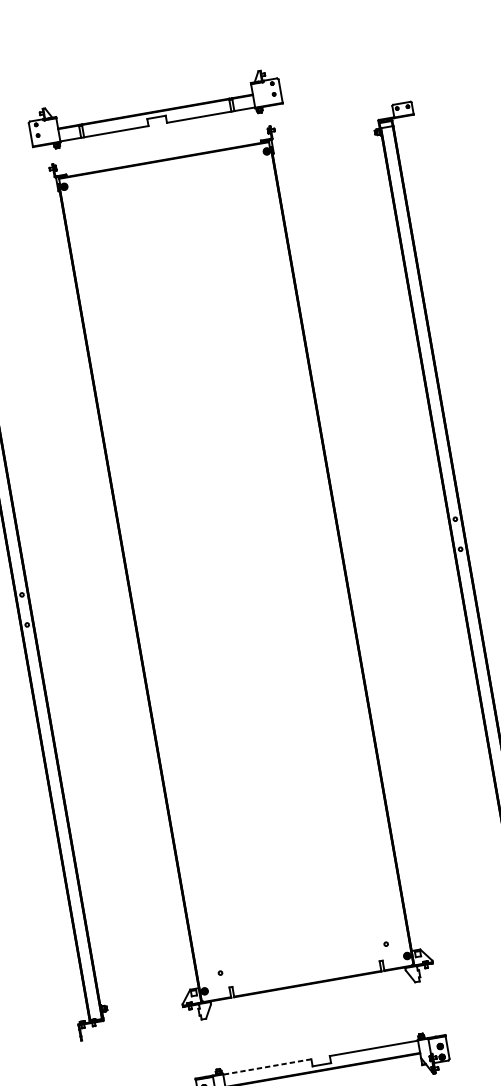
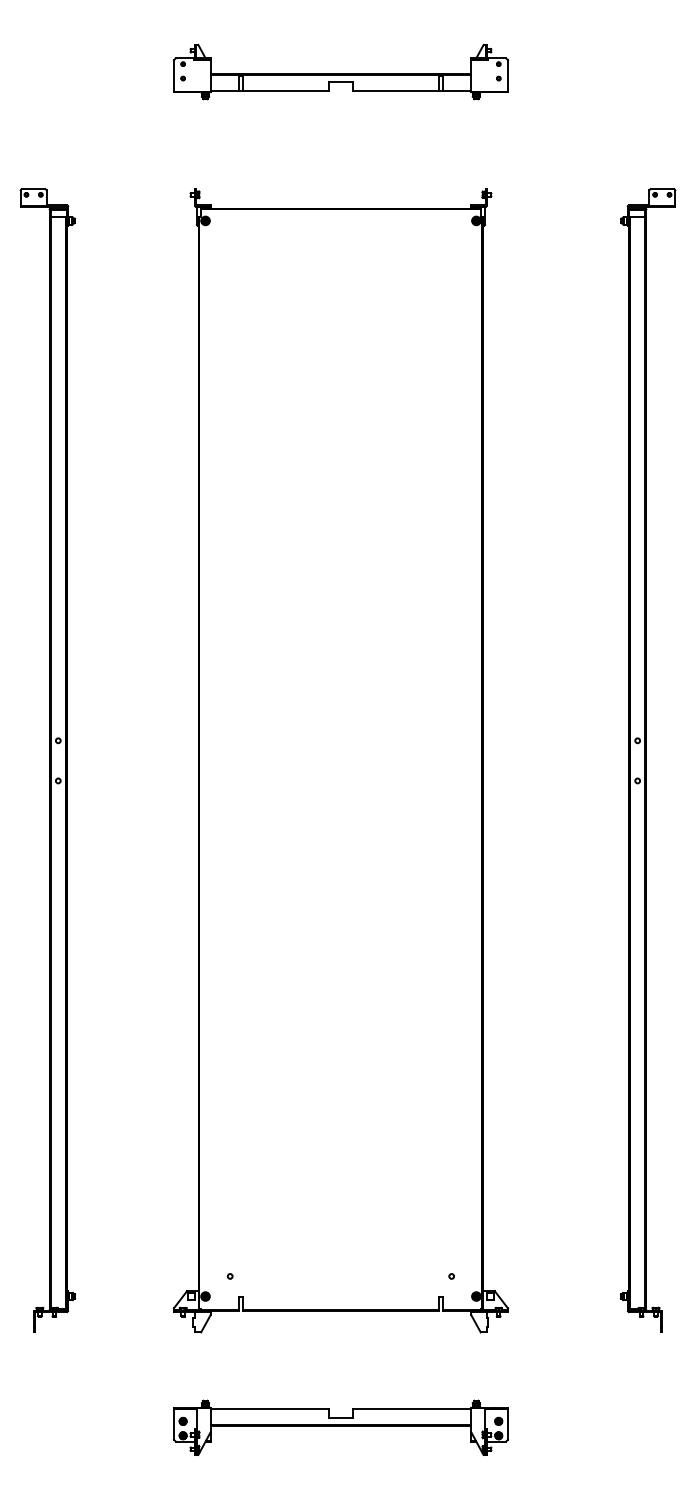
part: (154, 110) -> (340, 72), moved
line: (267, 1066) -> (269, 1408), dashed -> solid

